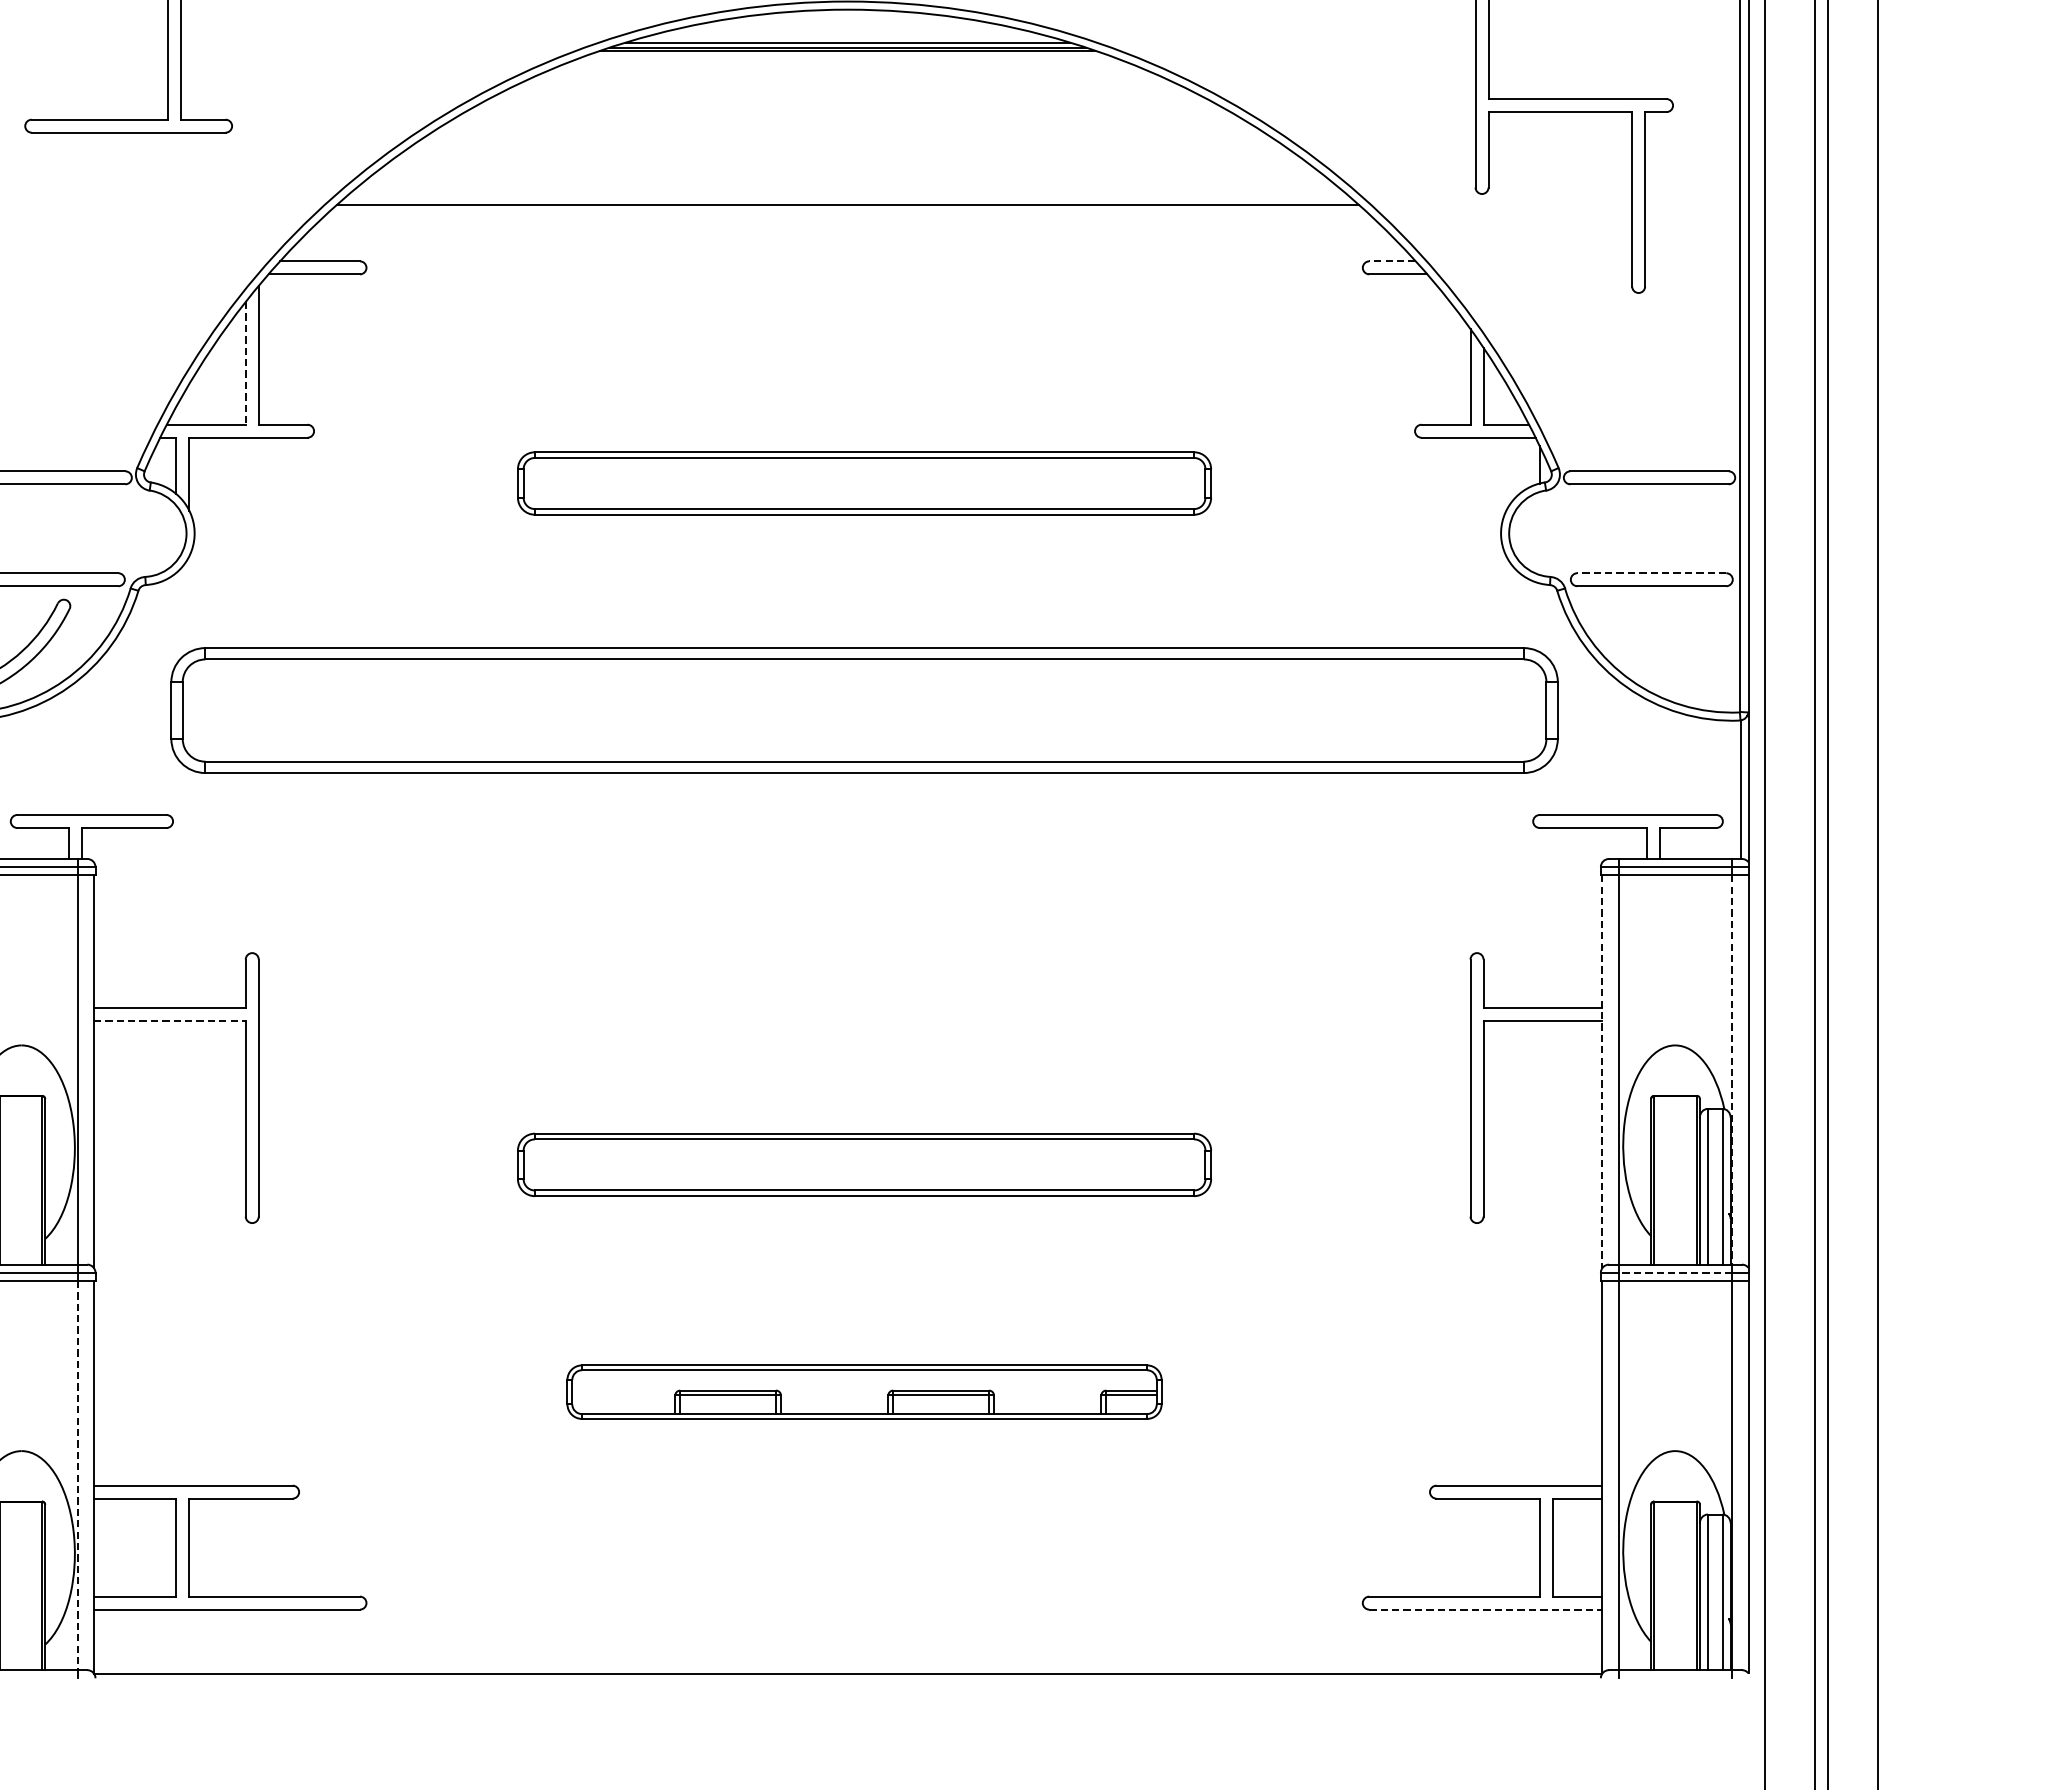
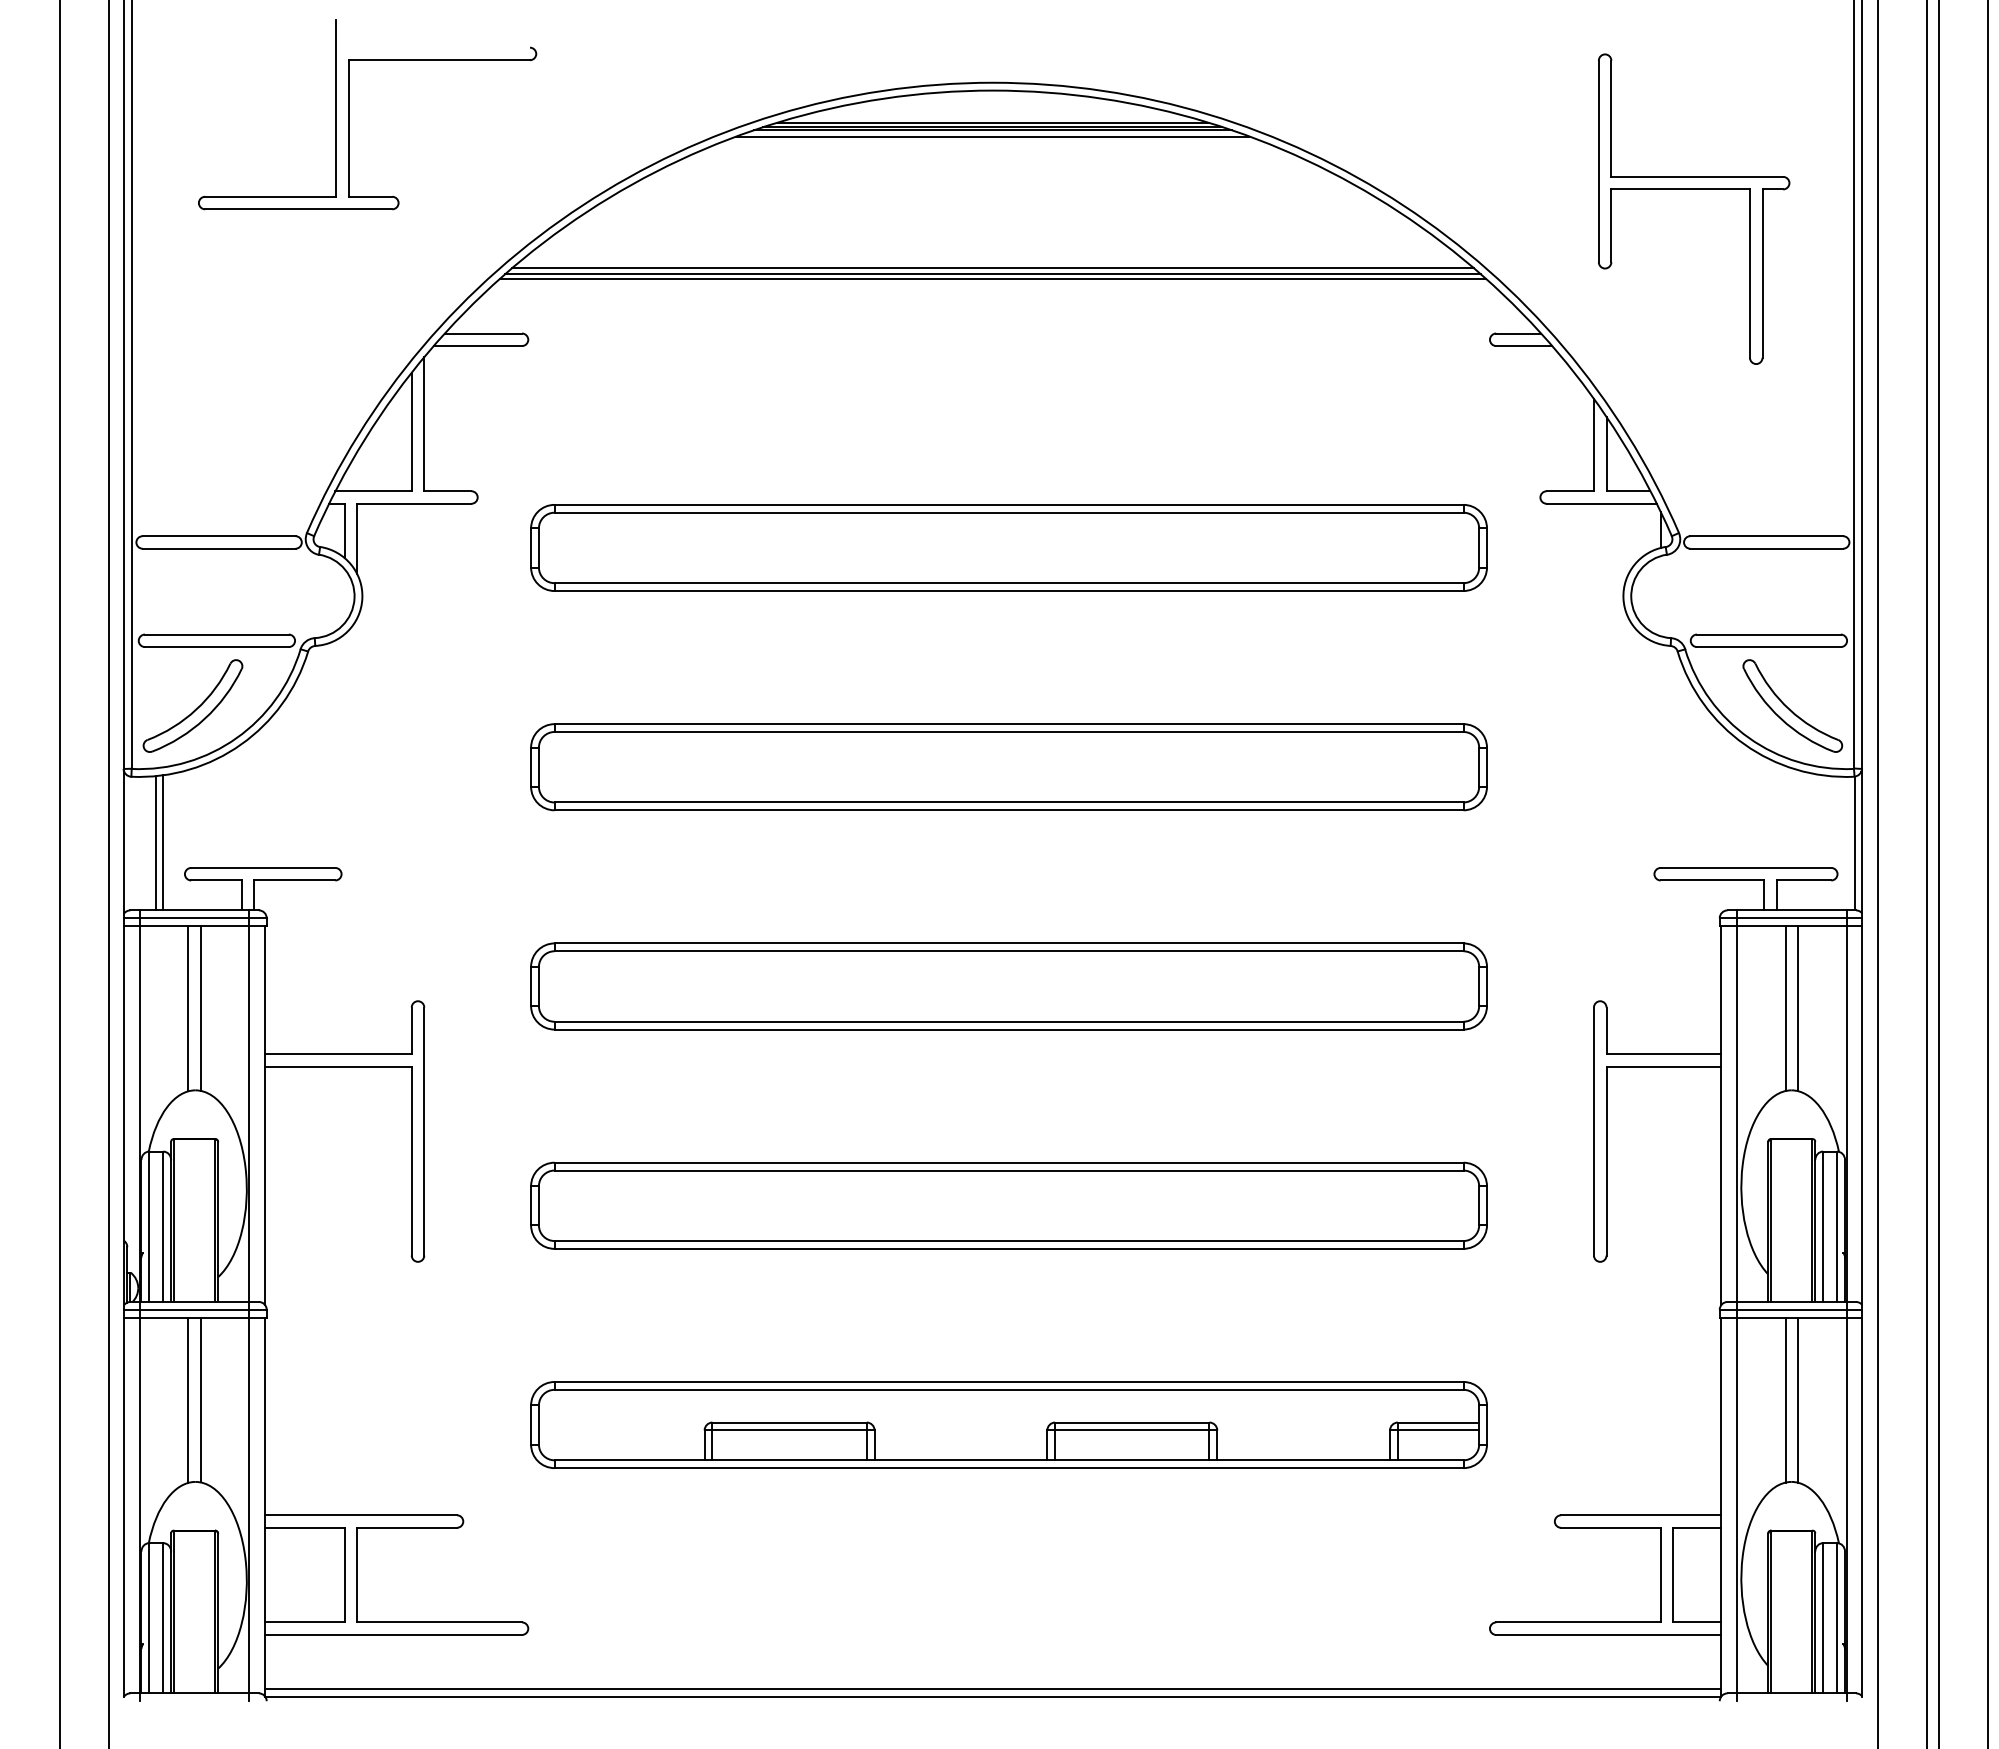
line: (847, 57) -> (992, 136), added
line: (847, 193) -> (992, 268), added
line: (847, 200) -> (992, 274), added
line: (1392, 261) -> (1518, 333), dashed -> solid
line: (245, 363) -> (411, 432), dashed -> solid
part: (863, 483) -> (1008, 547), size x1.43
line: (1651, 573) -> (1768, 634), dashed -> solid
part: (1676, 646) -> (1792, 705), added
part: (863, 710) -> (1008, 767), size x0.71
part: (863, 937) -> (1008, 986), added
line: (14, 960) -> (188, 1008), added
line: (26, 960) -> (200, 1008), added
line: (1668, 960) -> (1785, 1008), added
line: (1682, 960) -> (1798, 1008), added
line: (169, 1020) -> (338, 1066), dashed -> solid
line: (1732, 1070) -> (1846, 1114), dashed -> solid
line: (1602, 1071) -> (1721, 1115), dashed -> solid
part: (863, 1164) -> (1008, 1205), size x1.43
line: (1675, 1272) -> (1791, 1309), dashed -> solid
line: (14, 1365) -> (188, 1399), added
line: (26, 1365) -> (200, 1399), added
line: (1668, 1365) -> (1785, 1399), added
line: (1682, 1365) -> (1798, 1399), added
part: (863, 1391) -> (1008, 1424), size x1.67
line: (77, 1475) -> (249, 1505), dashed -> solid
line: (1485, 1609) -> (1608, 1634), dashed -> solid
line: (848, 1665) -> (993, 1688), added

